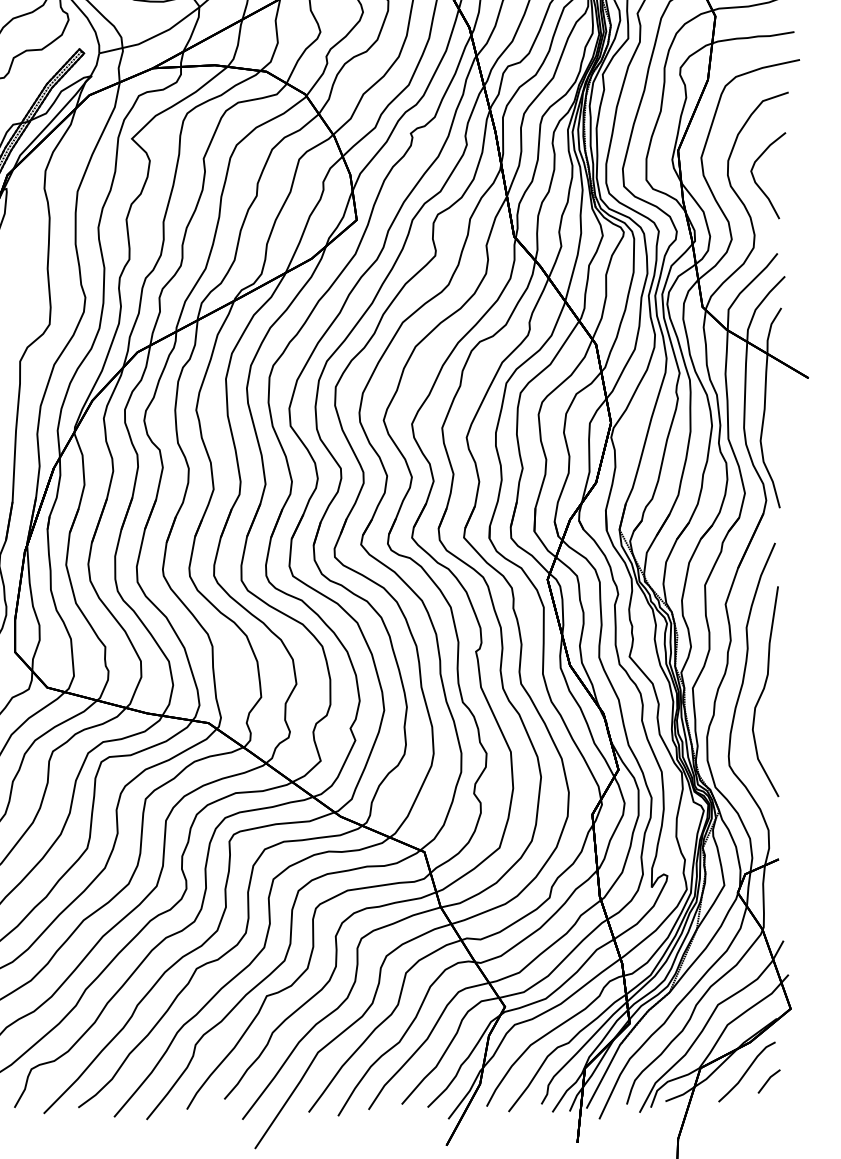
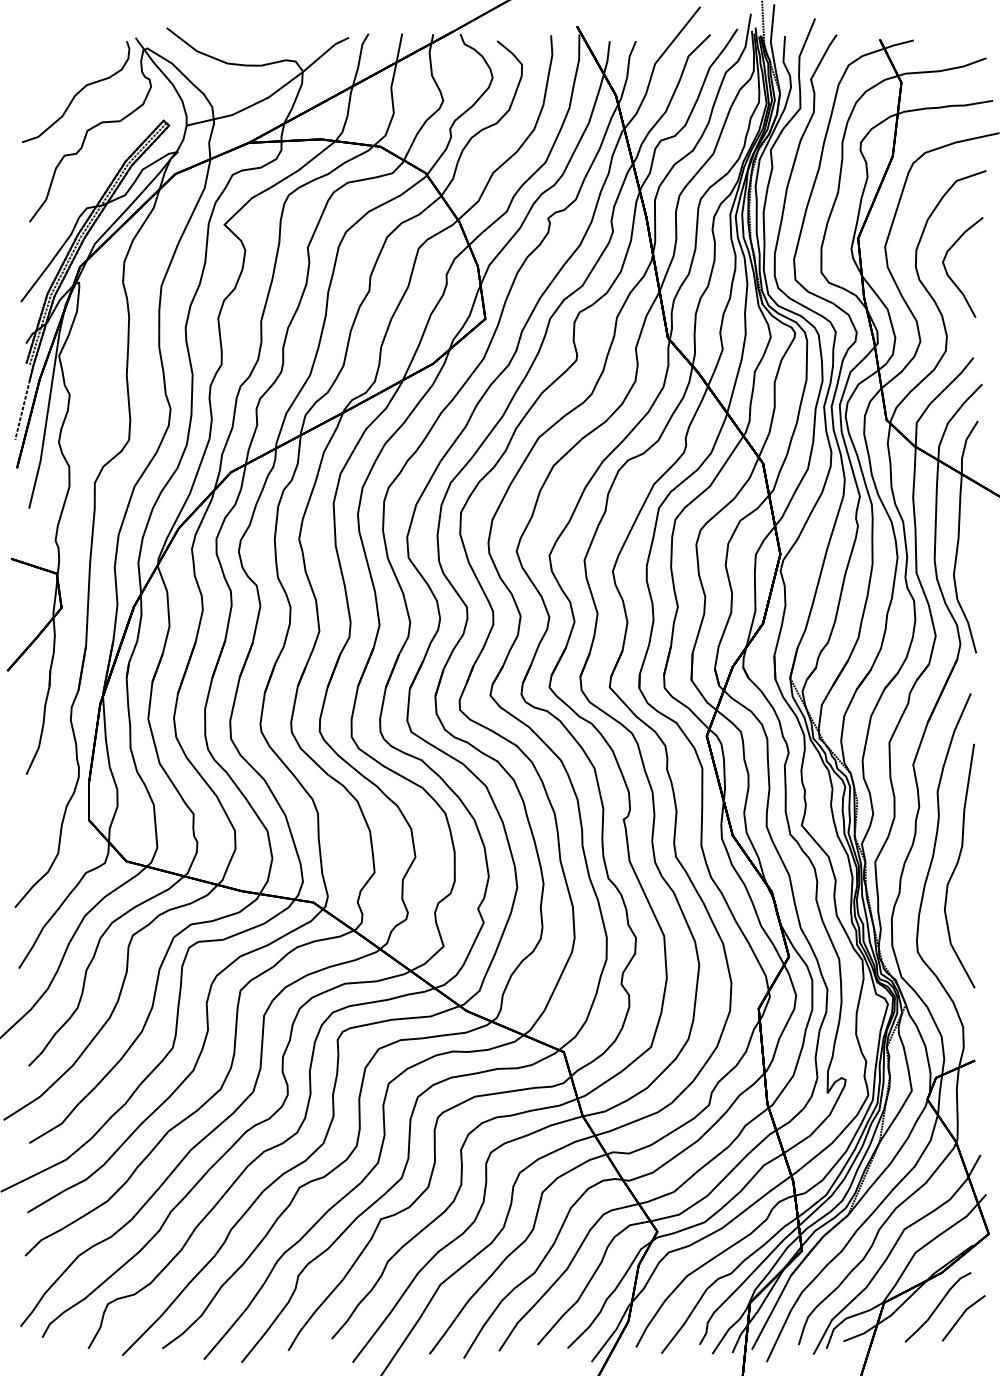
part: (768, 1081) -> (963, 1318), size x1.67

